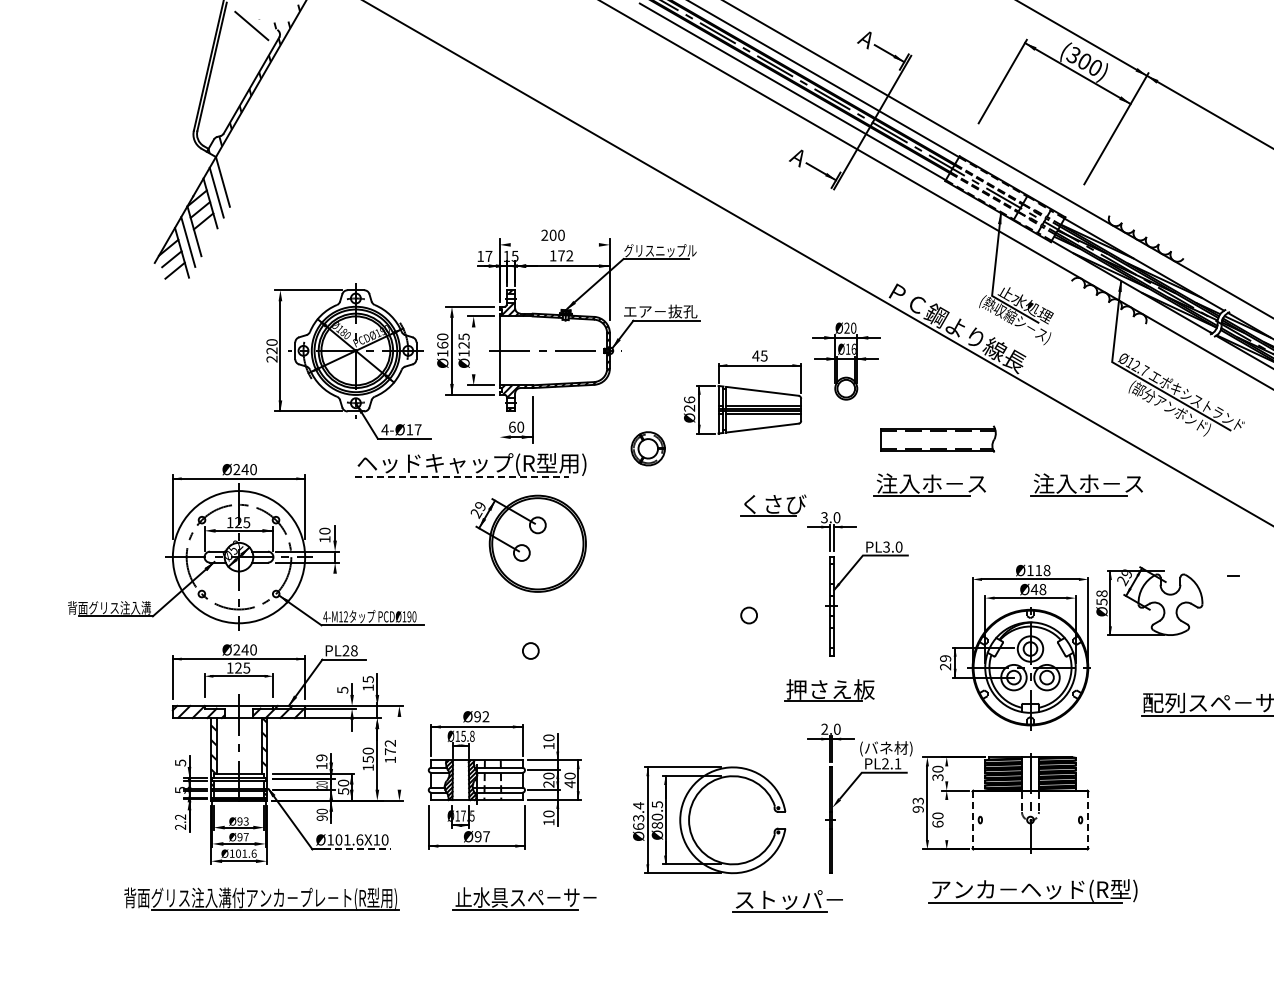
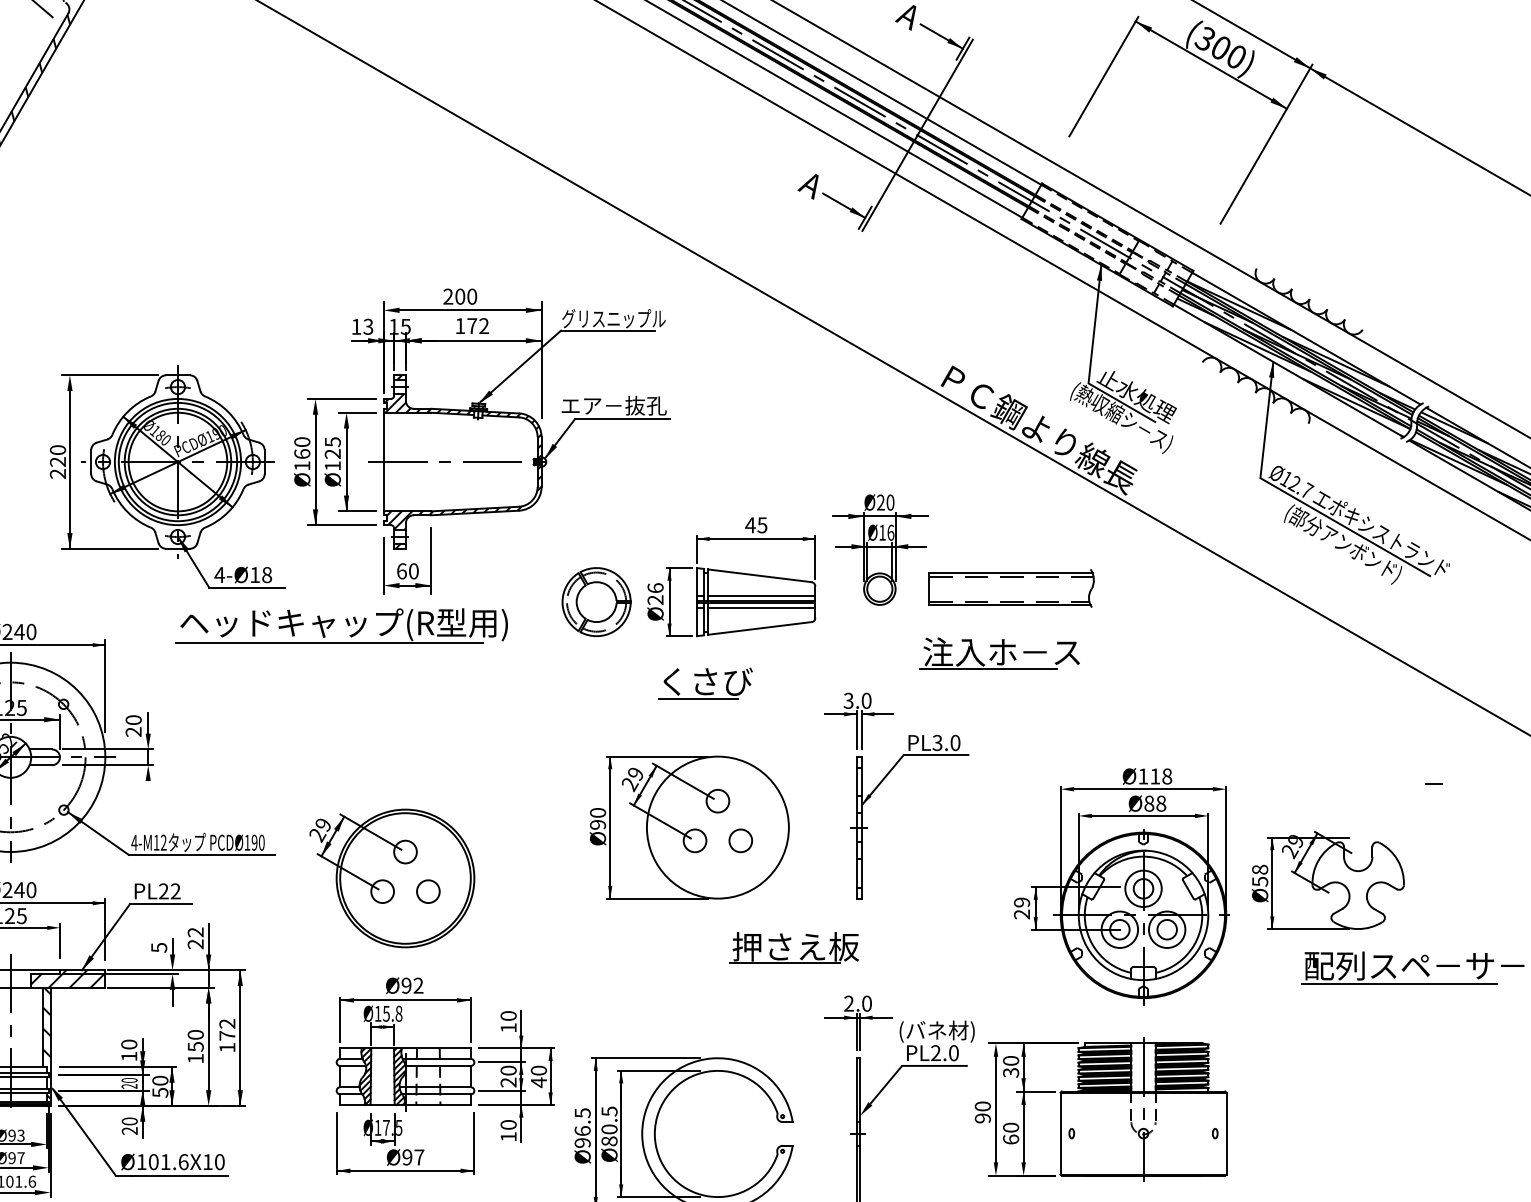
line: (559, 244) -> (469, 309), added
text: (488, 255) -> (367, 325), 17 -> 13
line: (473, 356) -> (346, 470), added
part: (846, 361) -> (880, 550), moved
part: (742, 392) -> (731, 577), moved
line: (499, 422) -> (383, 564), added
text: (417, 429) -> (266, 574), 4-Ø17 -> 4-Ø18
part: (647, 448) -> (595, 601), size x1.43
line: (461, 477) -> (329, 643), dashed -> solid
part: (1086, 484) -> (1223, 653), removed
part: (773, 505) -> (705, 683), moved
text: (324, 539) -> (133, 732), 10 -> 20
part: (528, 543) -> (392, 878), moved
text: (1034, 589) -> (1149, 803), Ø48 -> Ø88
part: (1149, 600) -> (1328, 879), moved
part: (713, 605) -> (689, 826), added
text: (354, 650) -> (175, 890), PL28 -> PL22
text: (367, 683) -> (194, 938), 15 -> 22
part: (829, 690) -> (794, 948), moved
line: (399, 752) -> (240, 1036), added
text: (321, 757) -> (128, 1044), 19 -> 10
text: (897, 763) -> (953, 1052), PL2.1 -> PL2.0
part: (504, 780) -> (445, 1076), moved
line: (946, 798) -> (1023, 1102), added
text: (917, 800) -> (981, 1105), 93 -> 90
text: (638, 816) -> (582, 1128), Ø63.4 -> Ø96.5
text: (322, 817) -> (130, 1129), 90 -> 20
line: (972, 820) -> (1060, 1134), dashed -> solid
line: (1088, 820) -> (1226, 1134), dashed -> solid
line: (357, 849) -> (180, 1175), dashed -> solid

